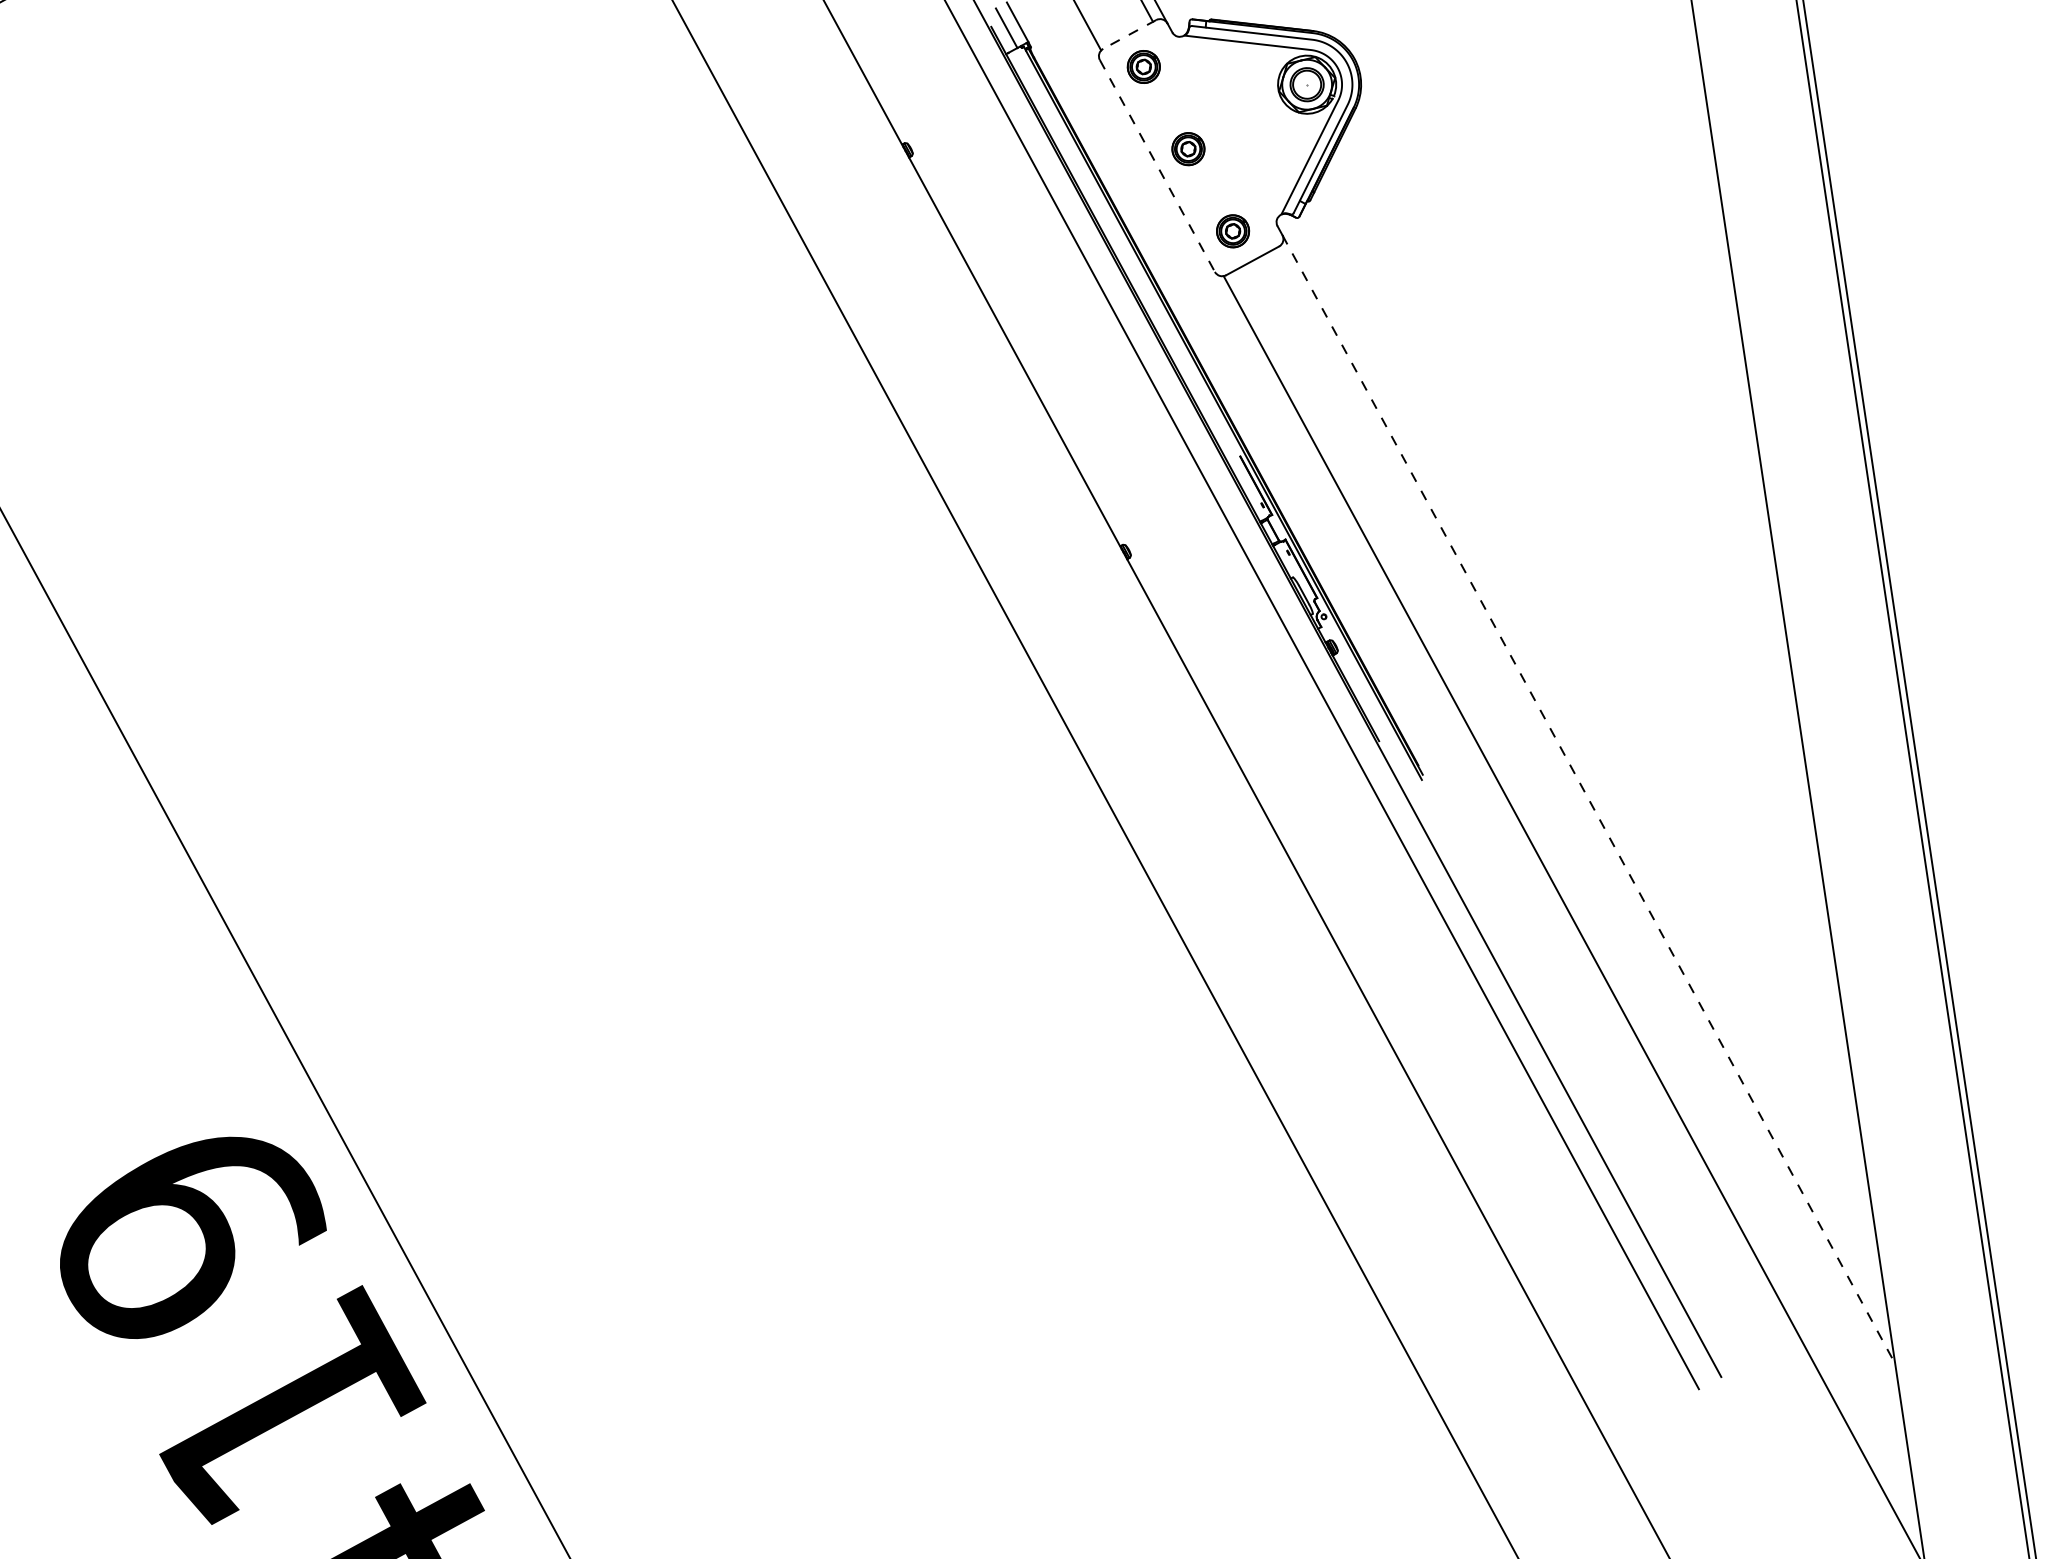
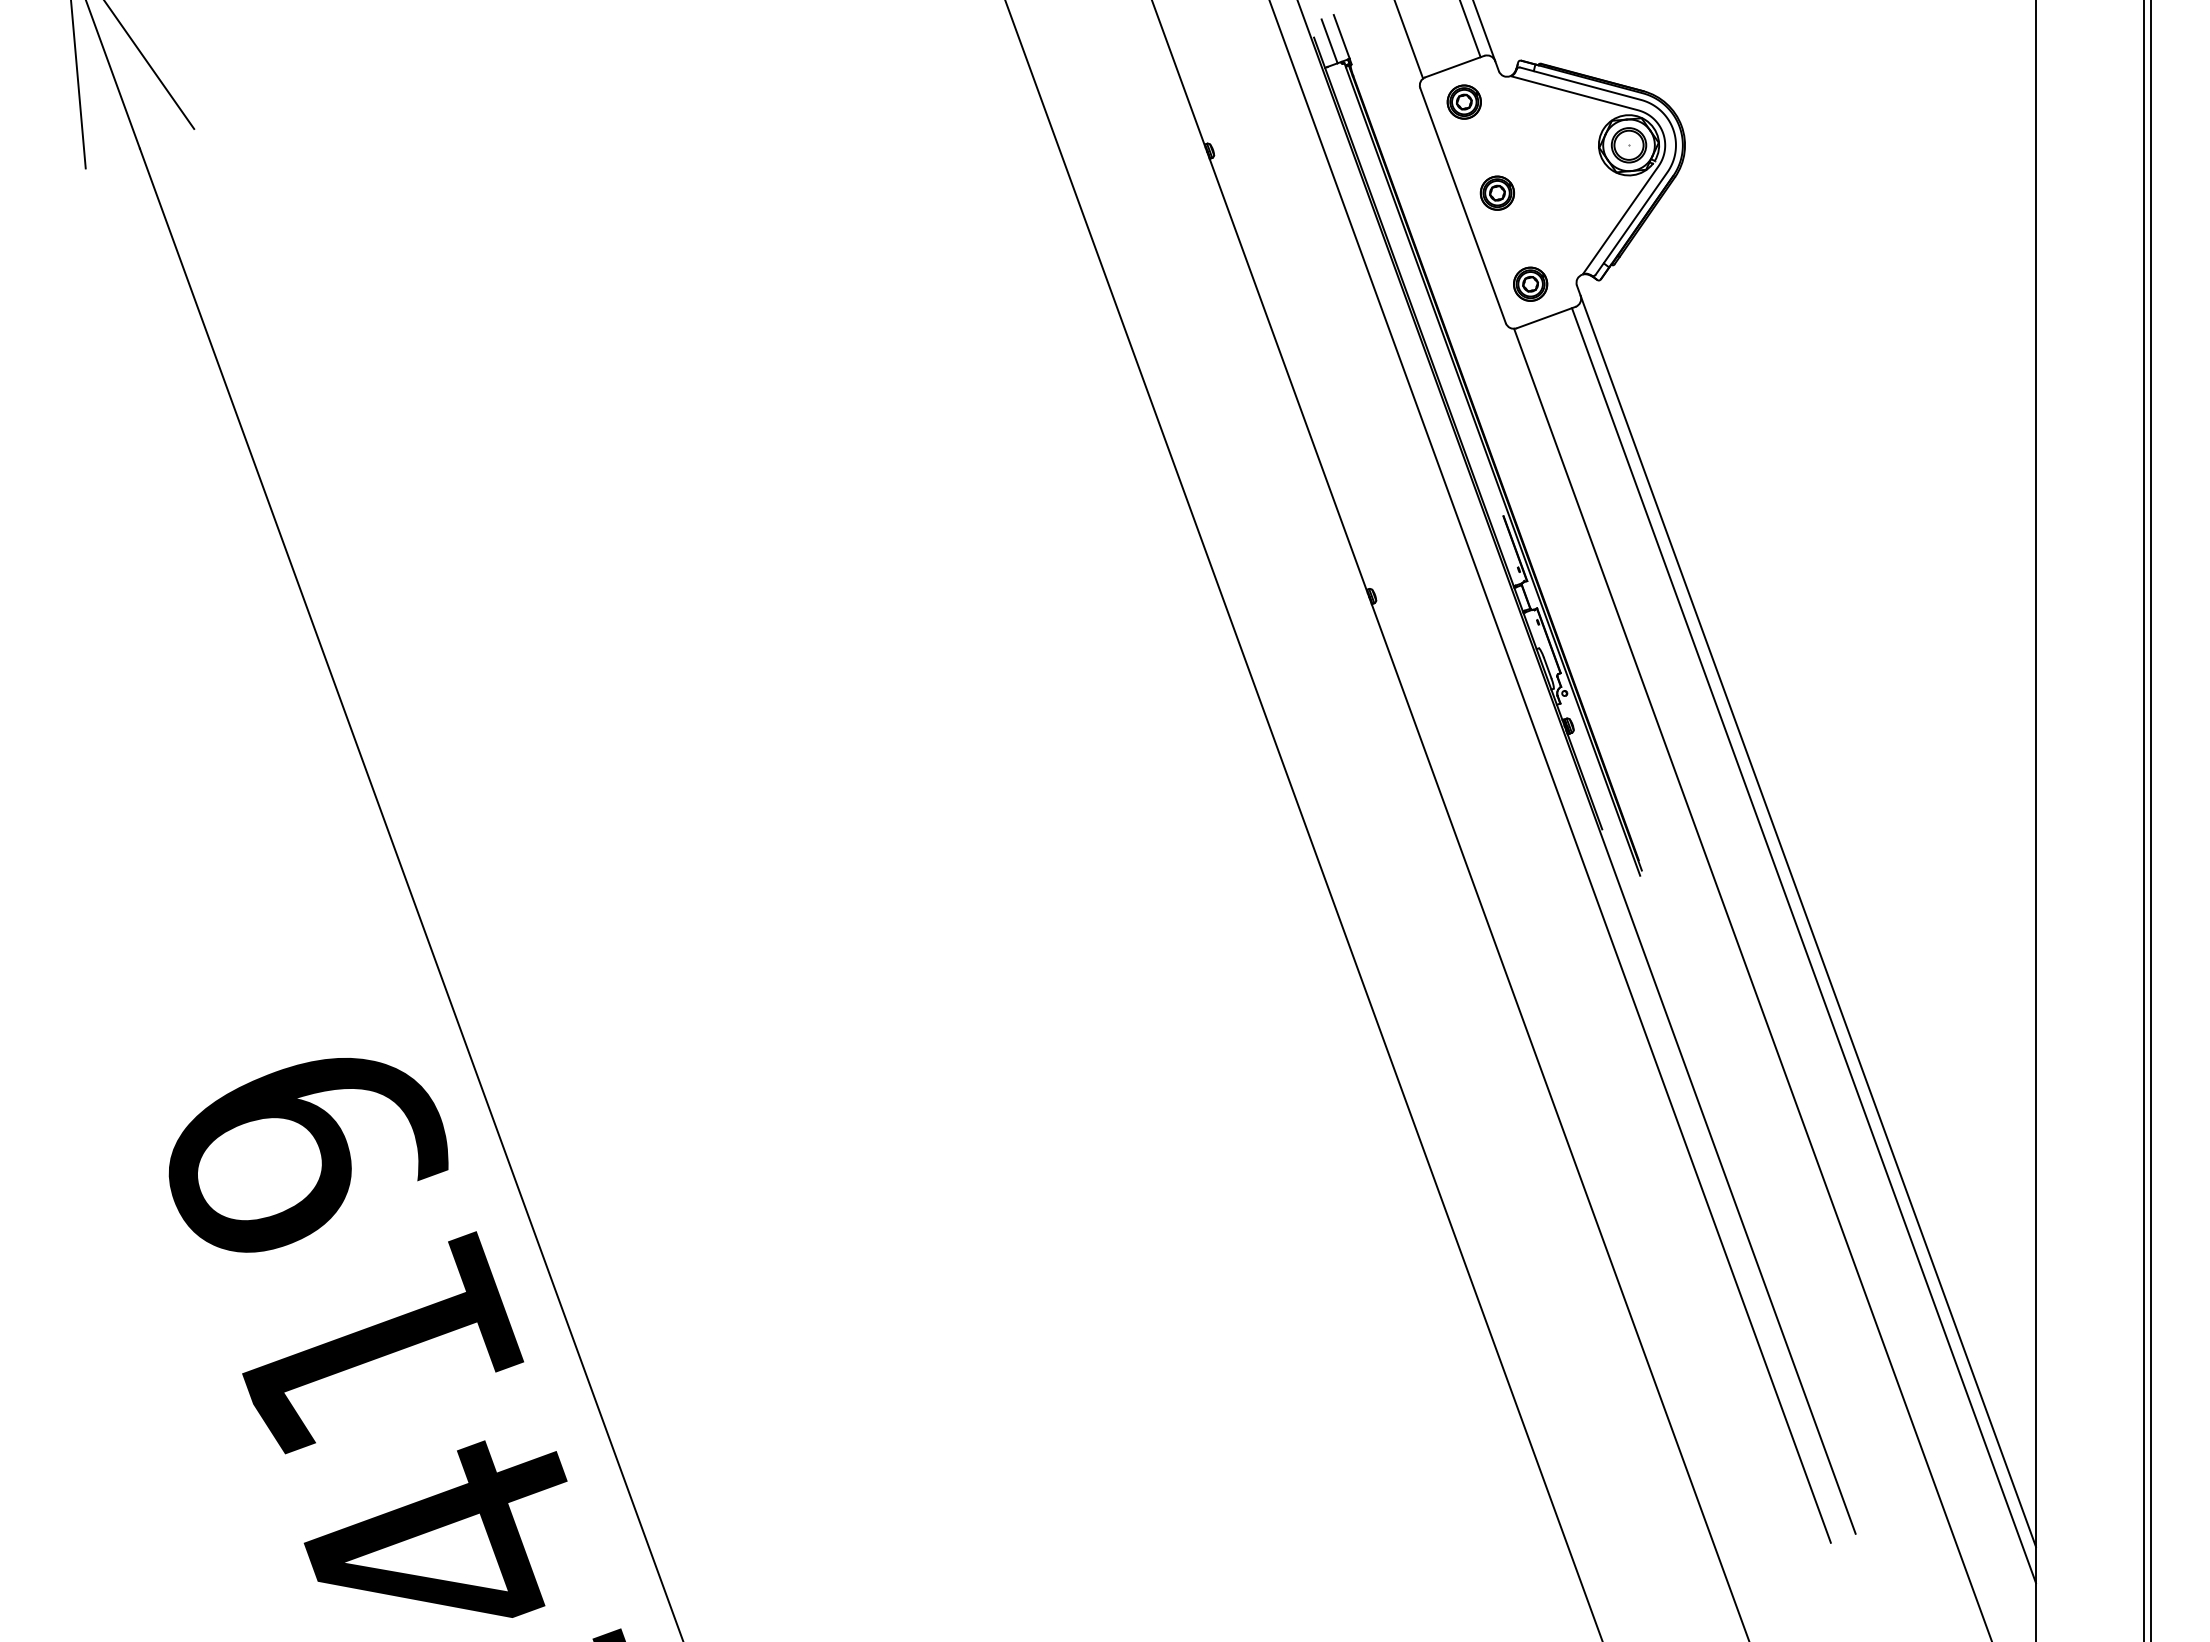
line: (1129, 34) -> (1454, 66), dashed -> solid
line: (1157, 165) -> (1463, 205), dashed -> solid
line: (1589, 799) -> (1808, 921), dashed -> solid
line: (1587, 823) -> (1803, 945), added

